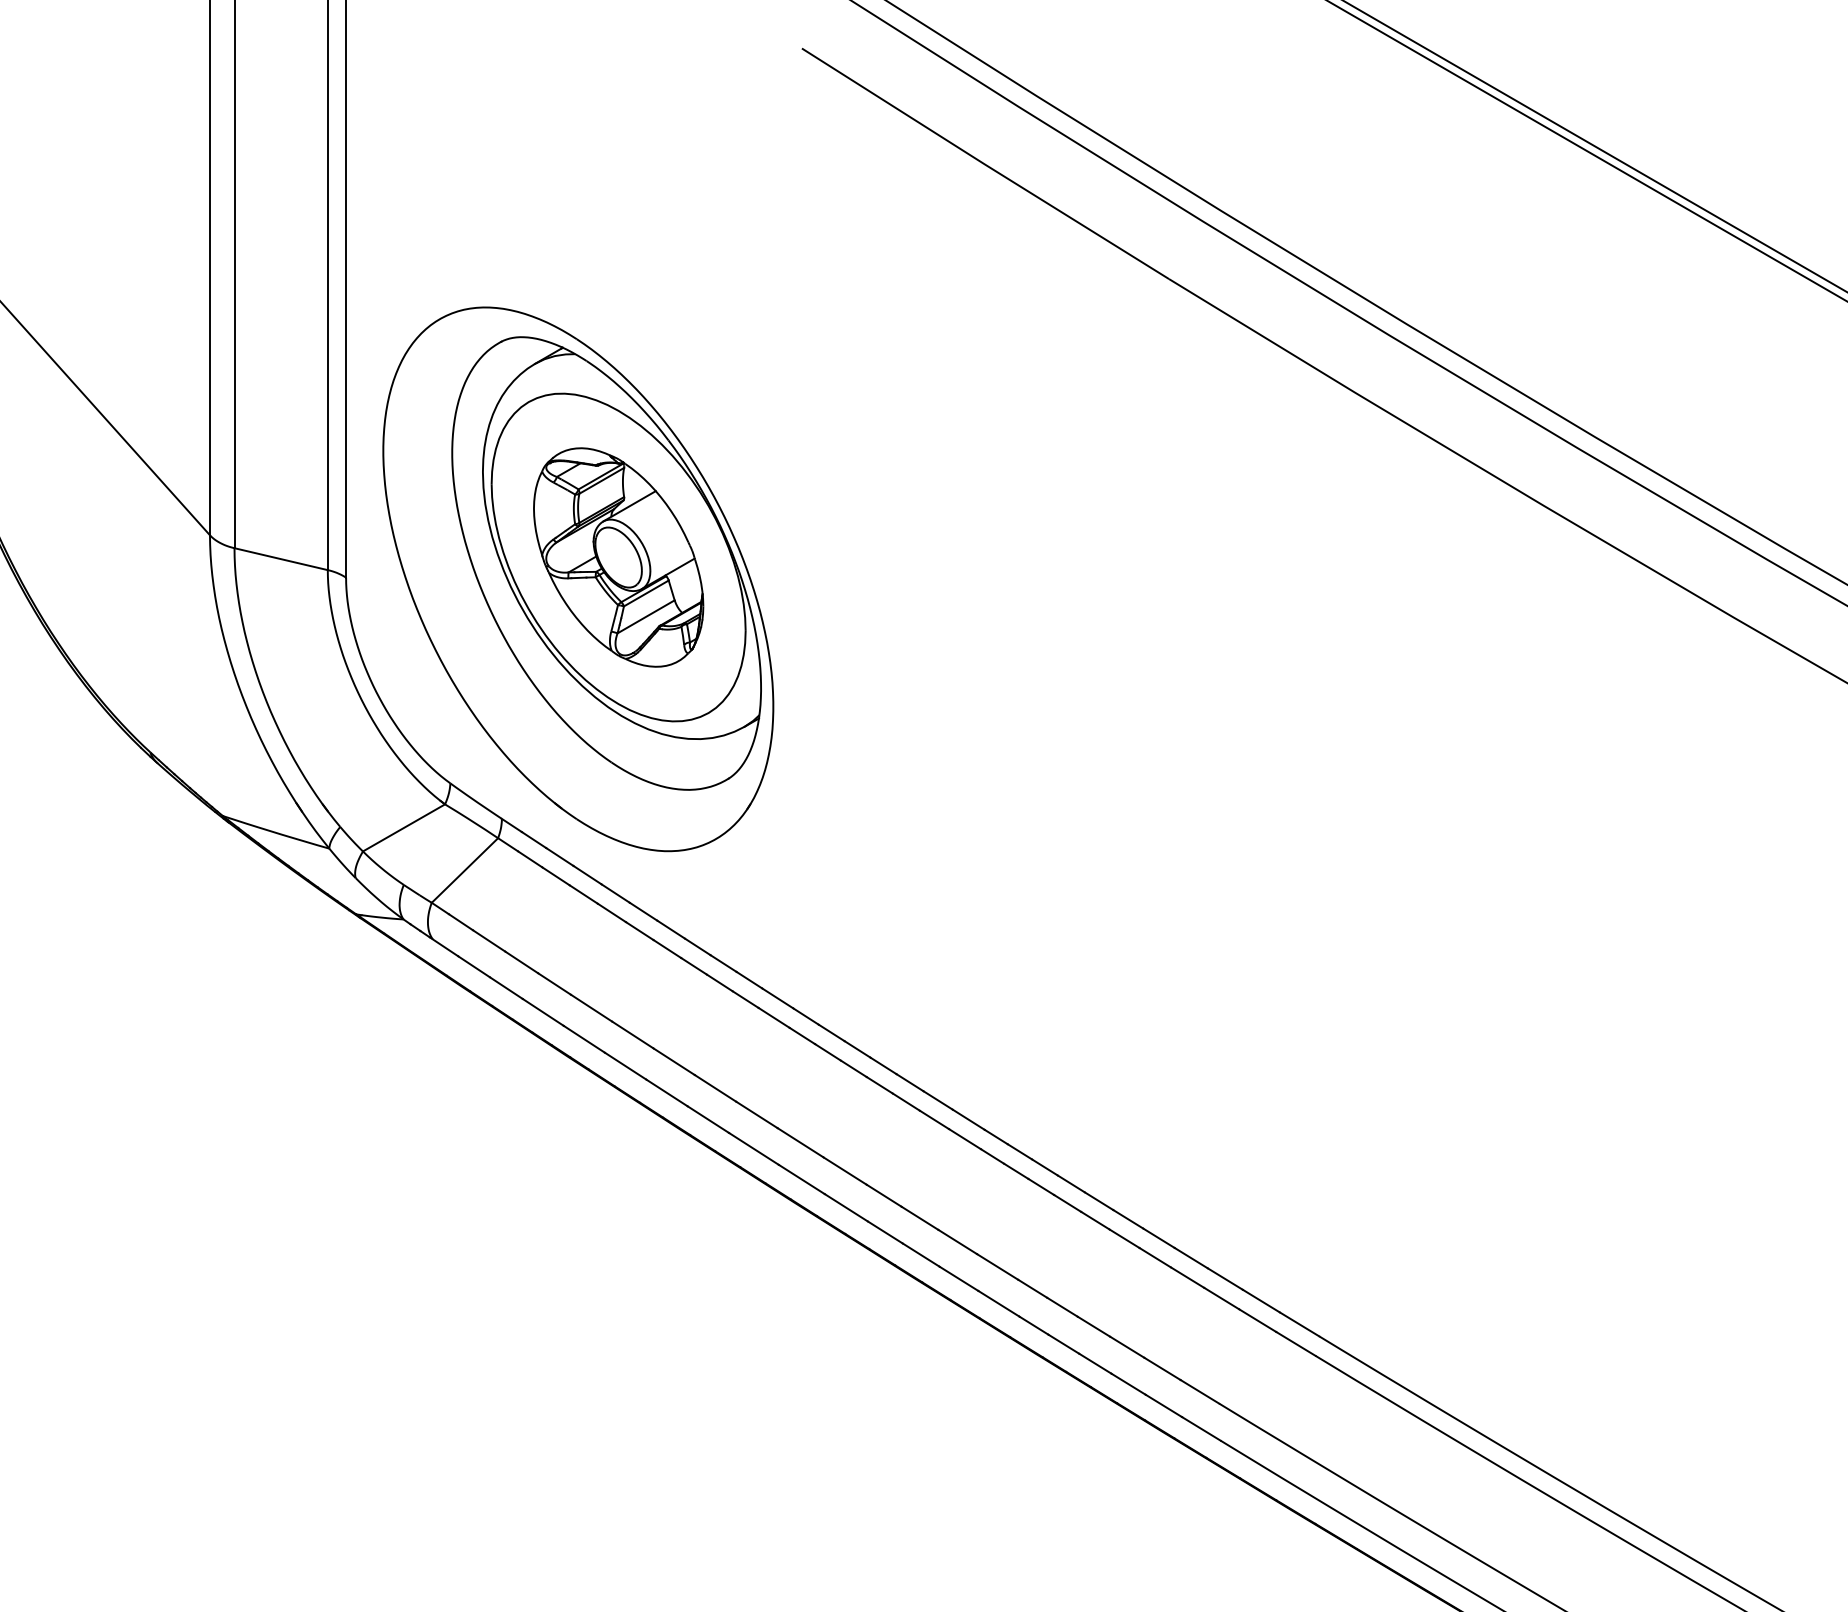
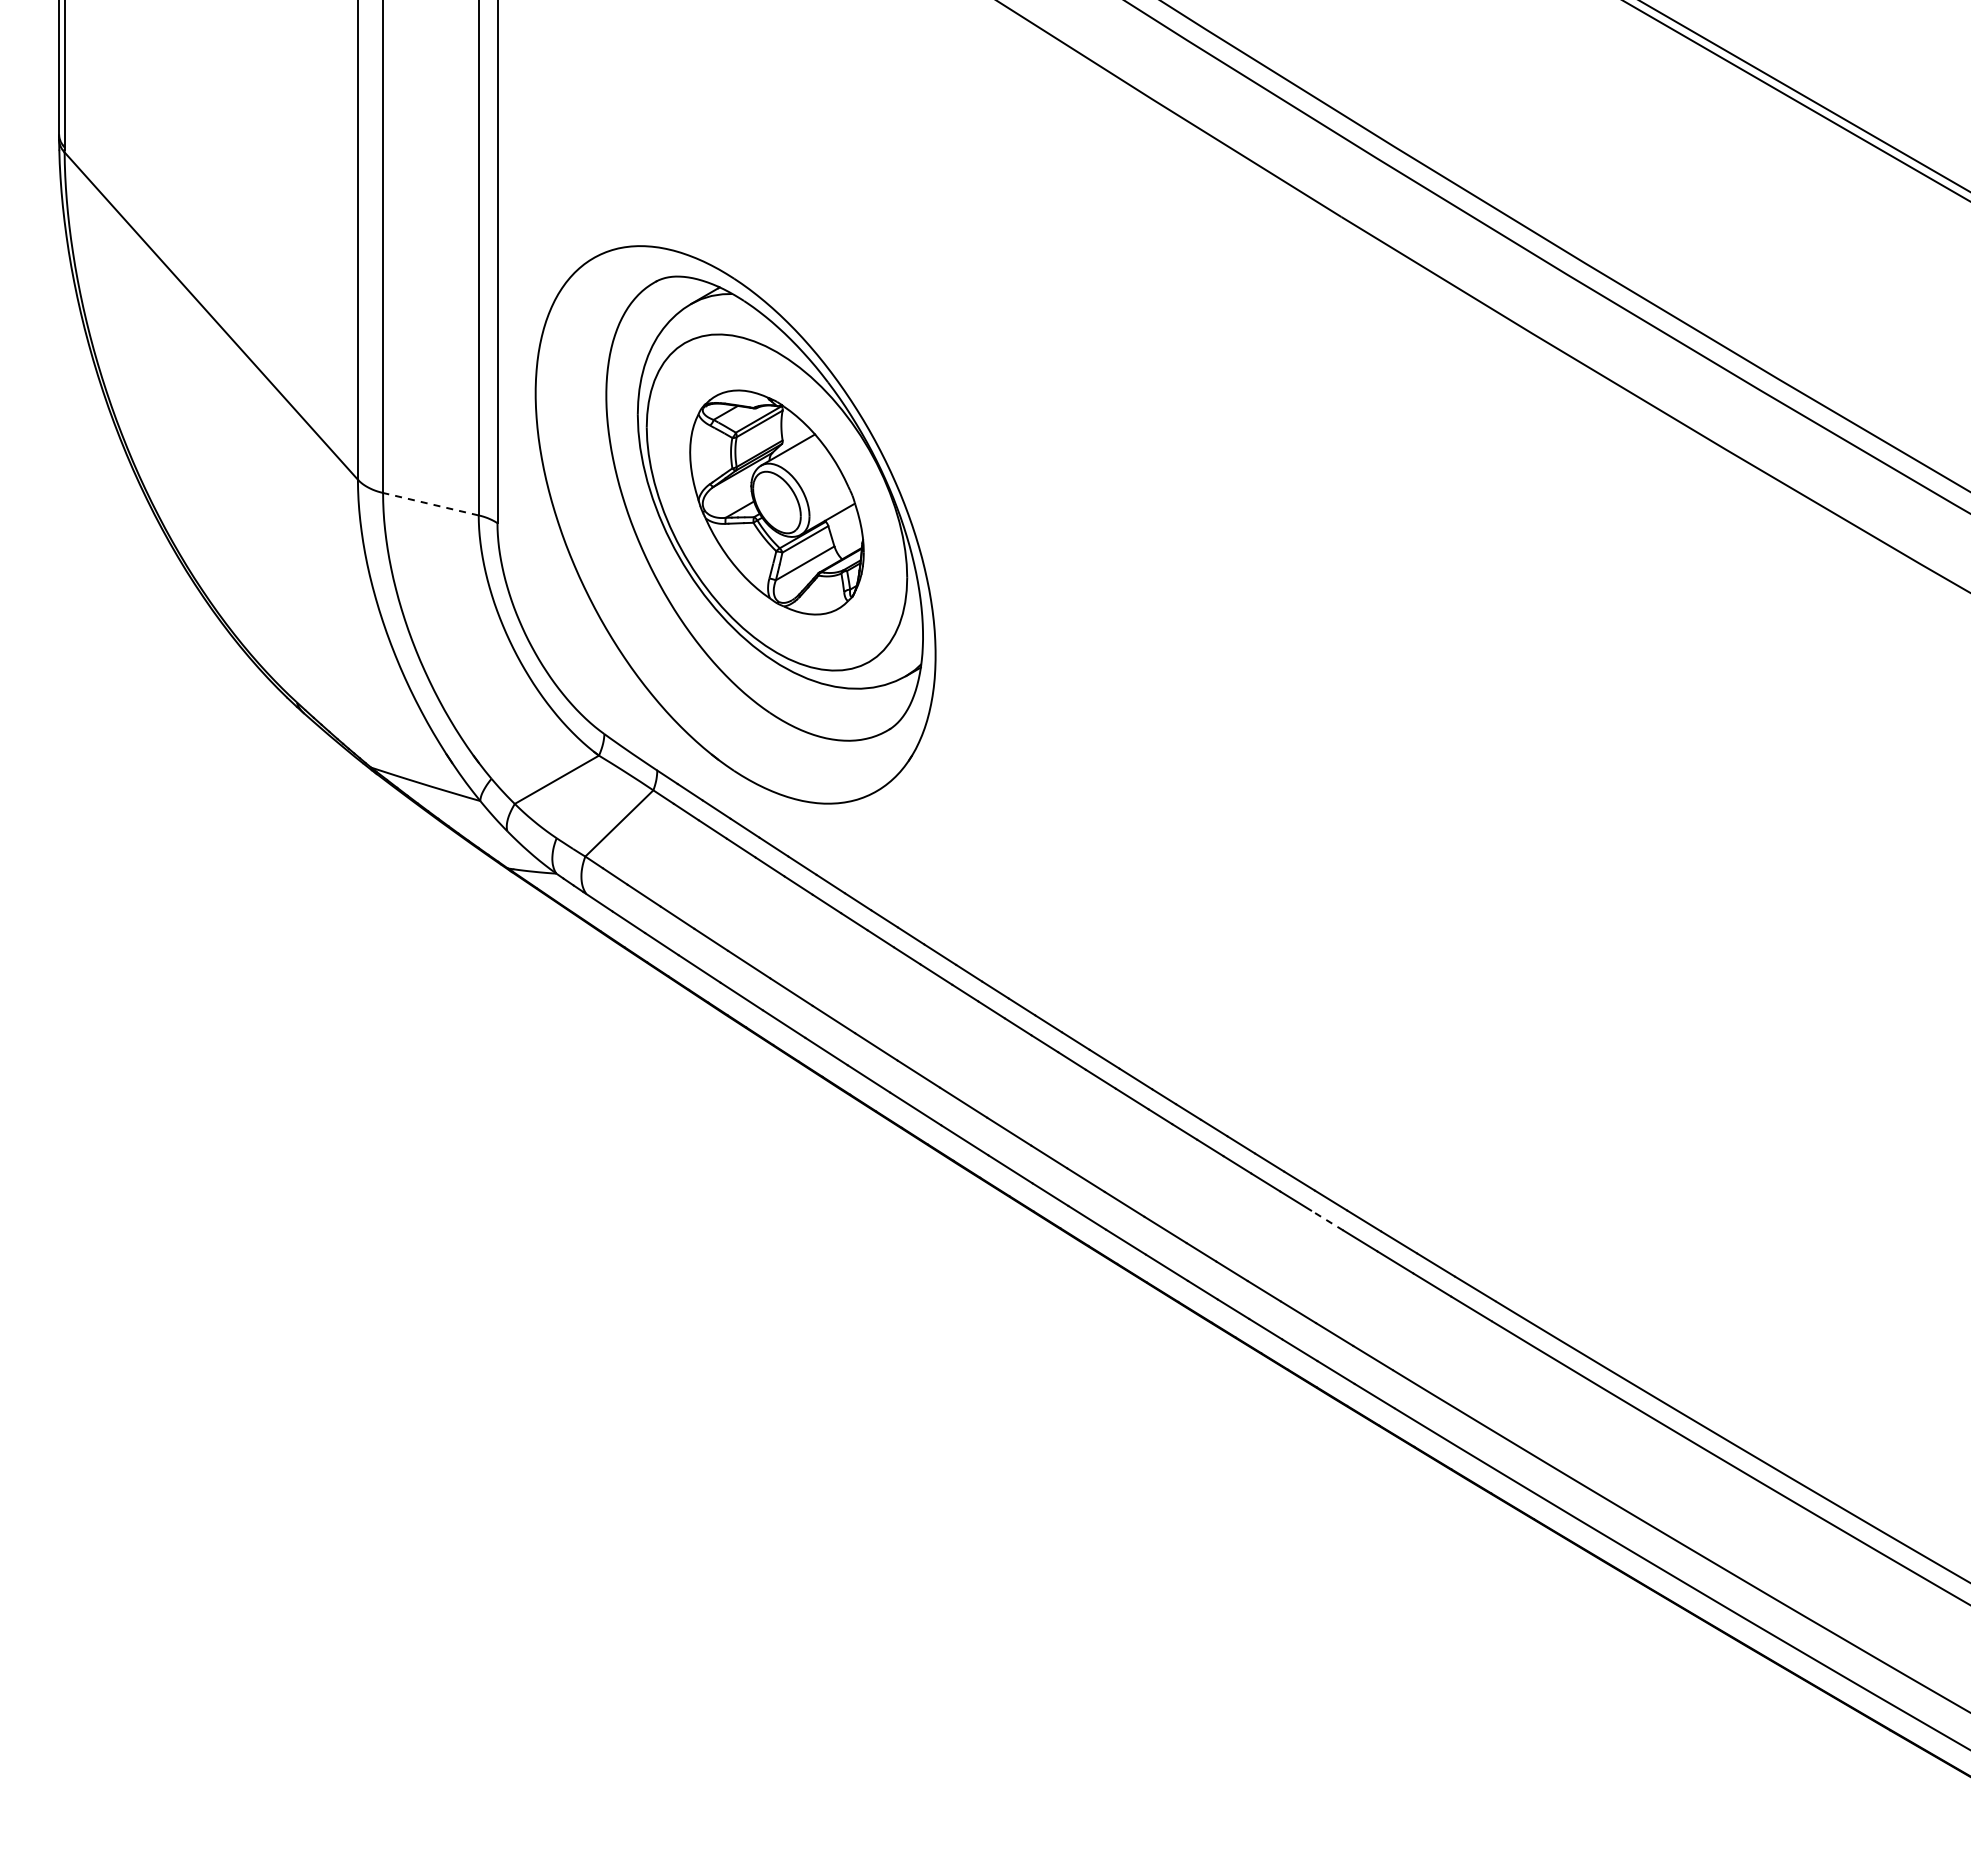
line: (280, 559) -> (430, 504), solid -> dashed
line: (1155, 1257) -> (1327, 1220), solid -> dashed

